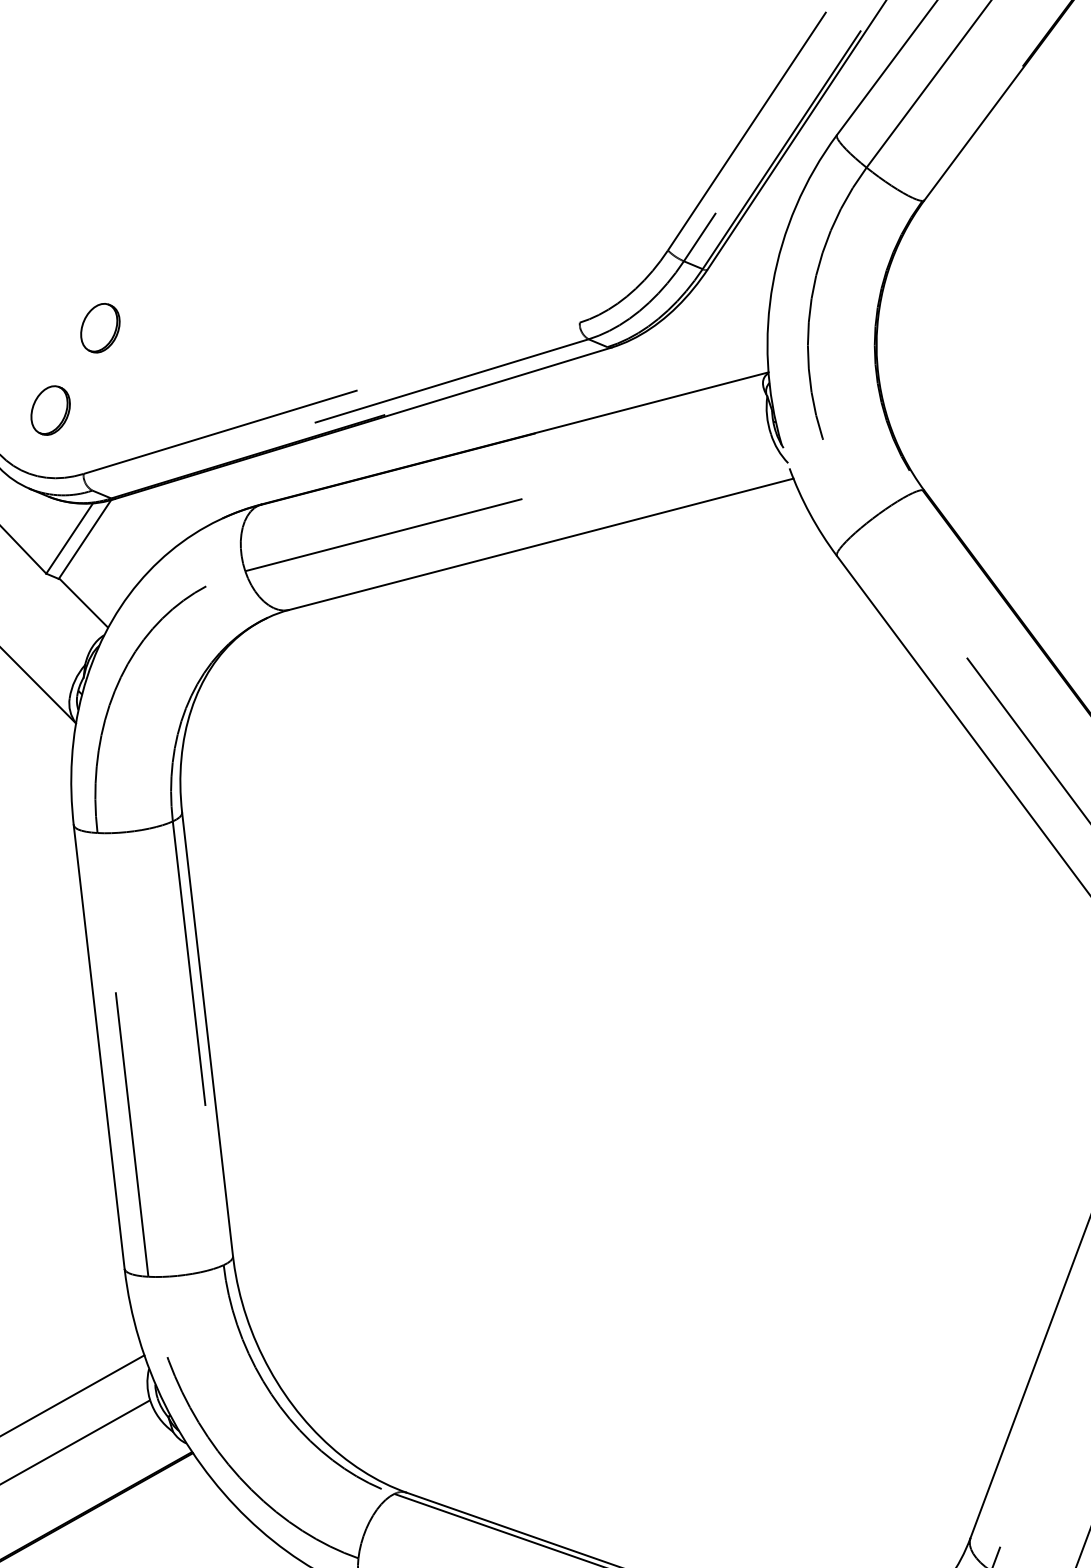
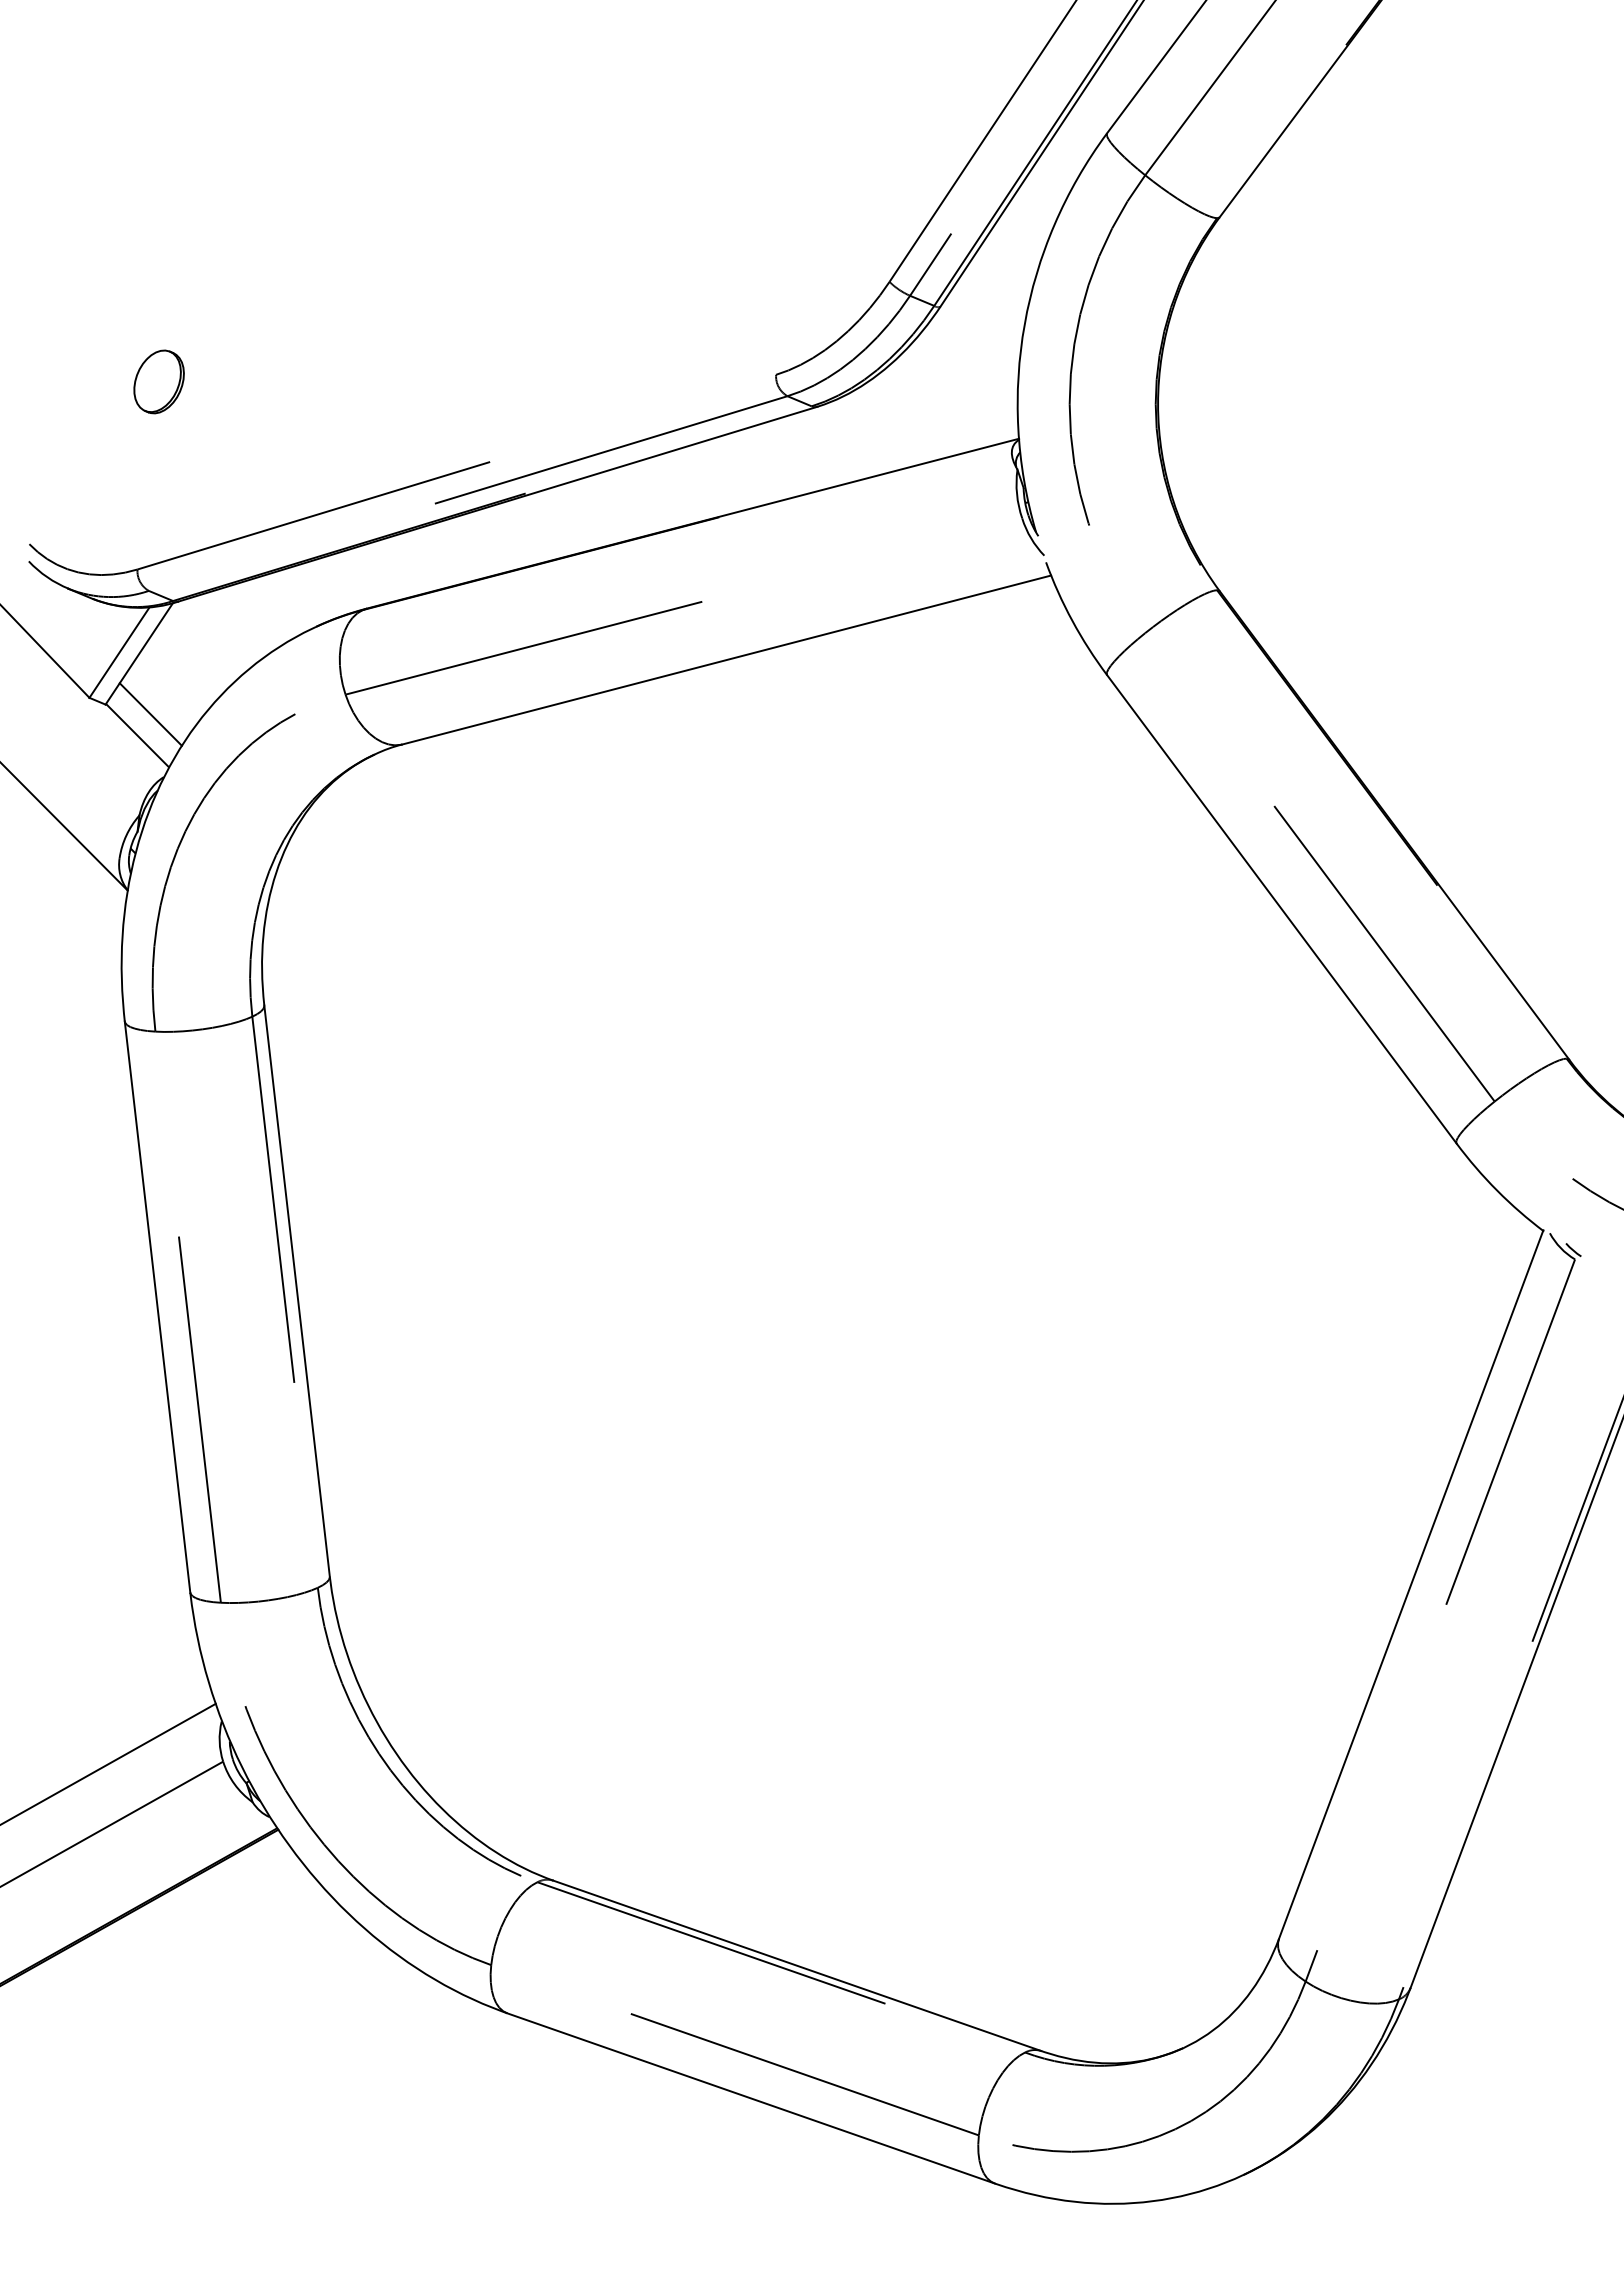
part: (50, 410) -> (94, 487), removed
line: (93, 586) -> (150, 714), added

